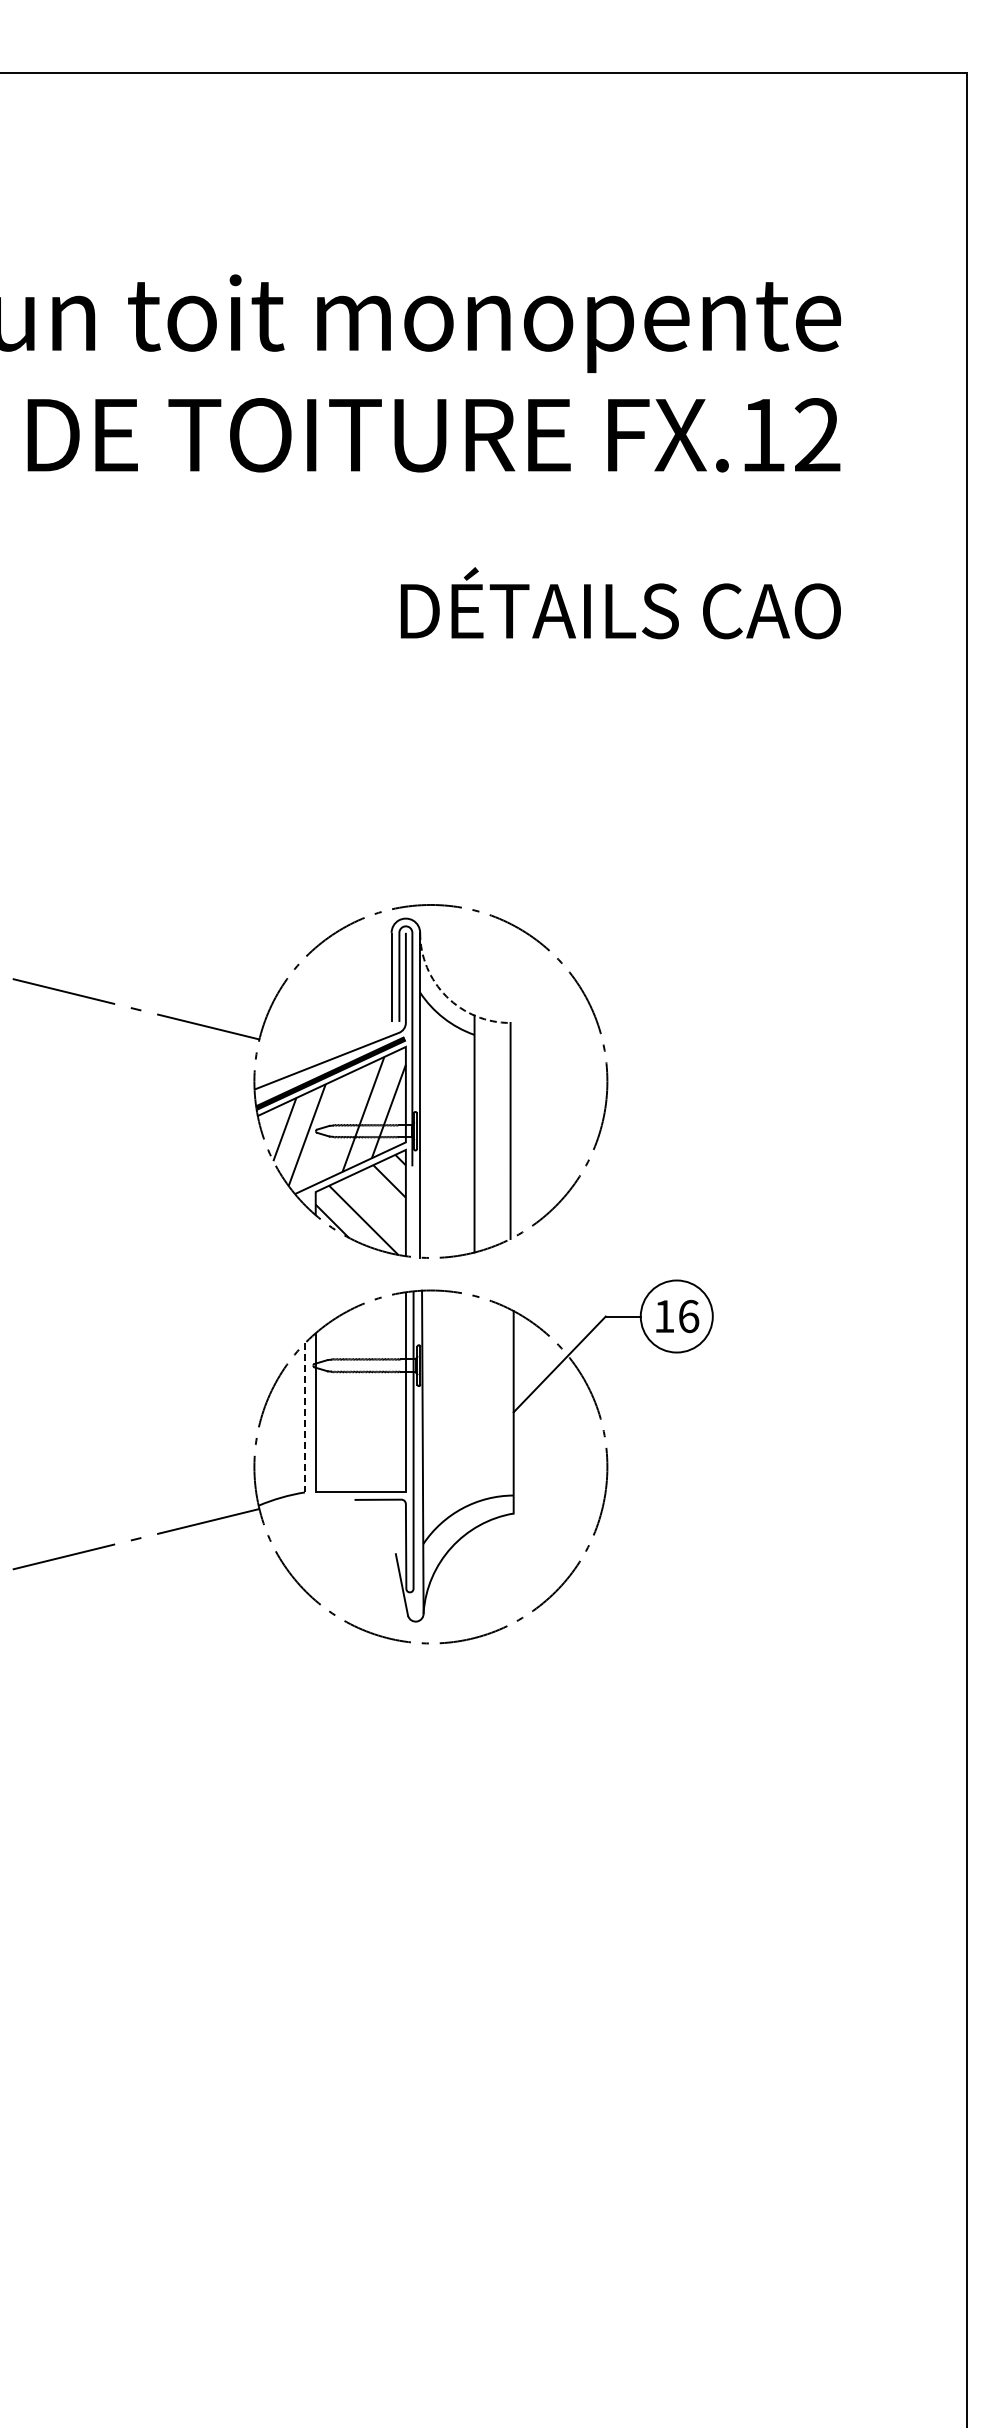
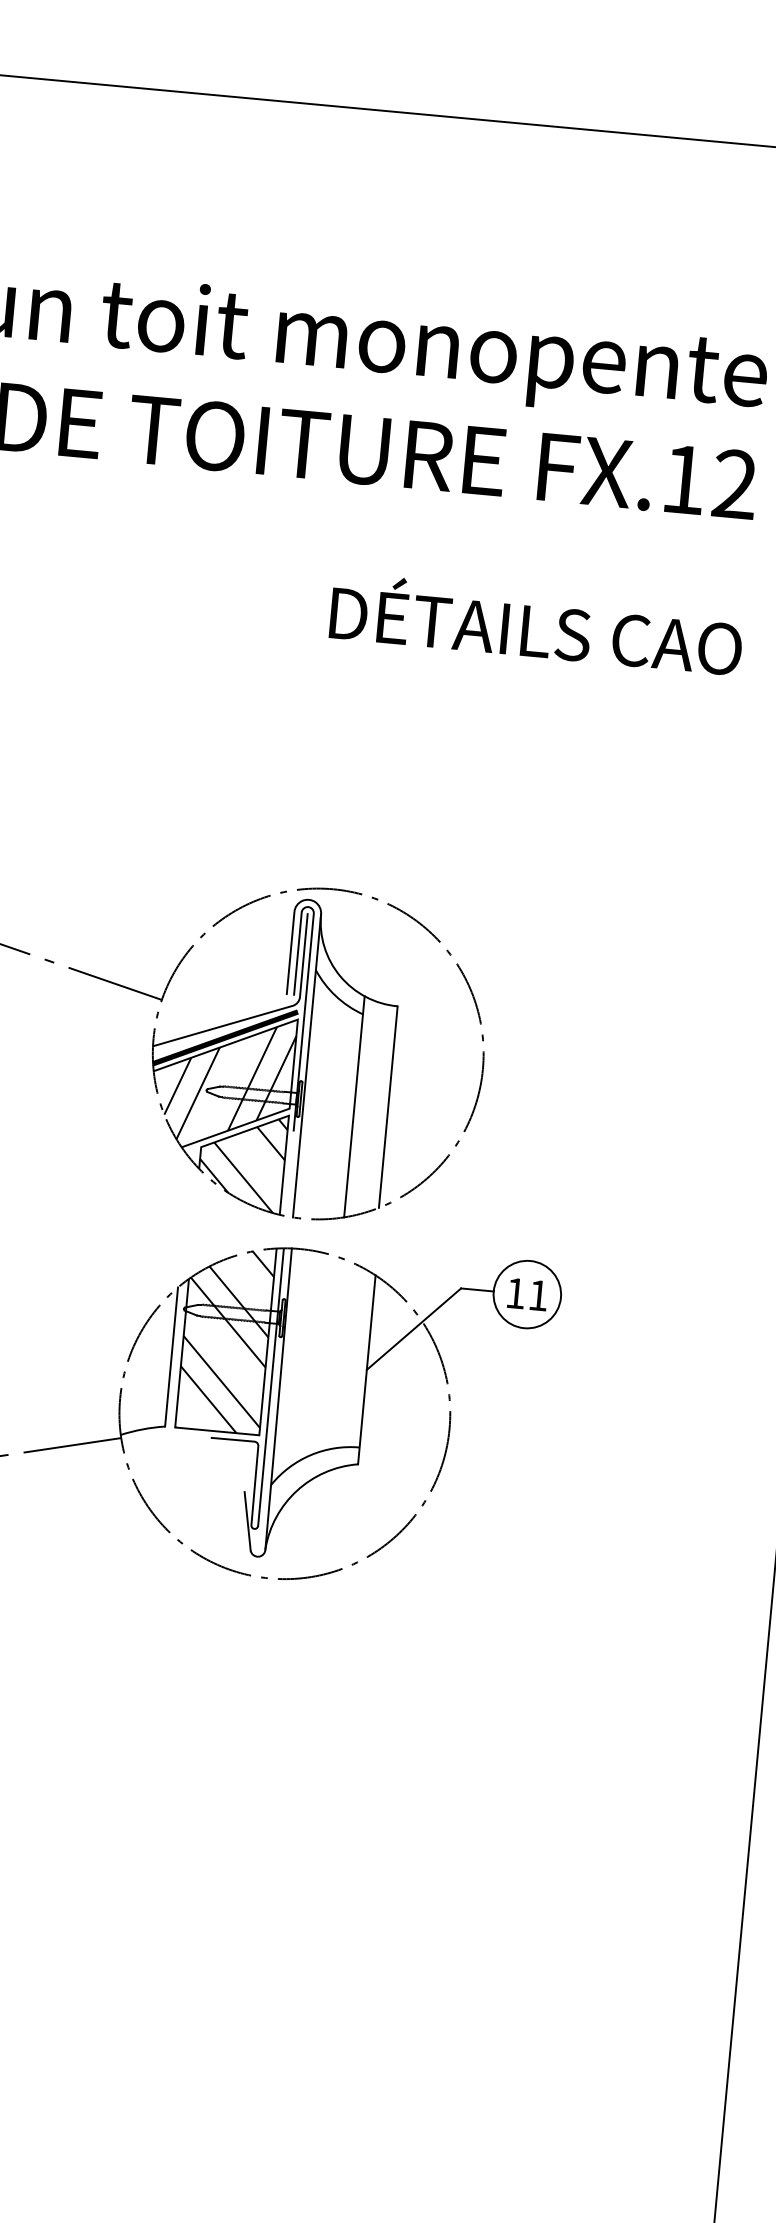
arc: (446, 996) -> (340, 976), dashed -> solid
text: (689, 1316) -> (539, 1295), 16 -> 11
hatch: (360, 1394) -> (225, 1339), added
line: (304, 1417) -> (171, 1356), dashed -> solid

